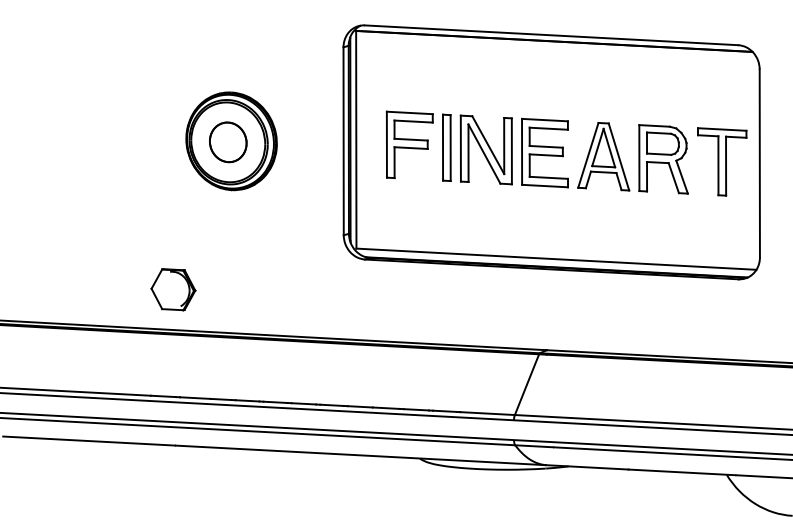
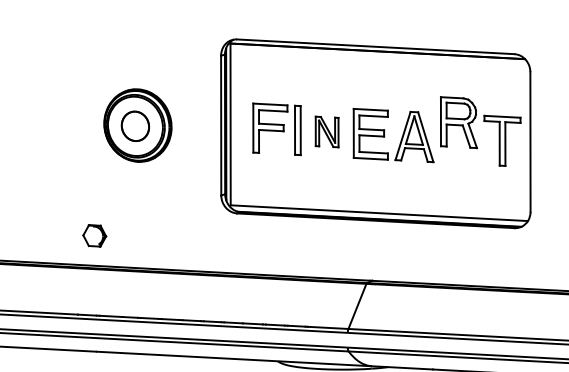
part: (485, 149) -> (326, 131), size x0.6
part: (663, 159) -> (458, 122), moved
part: (173, 289) -> (94, 235), size x0.7

